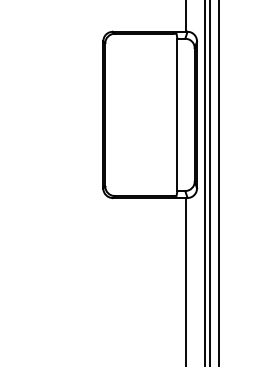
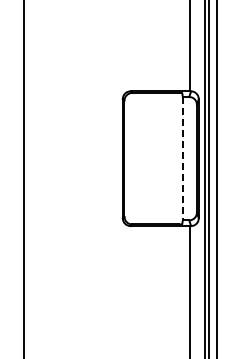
line: (176, 114) -> (182, 158), solid -> dashed

